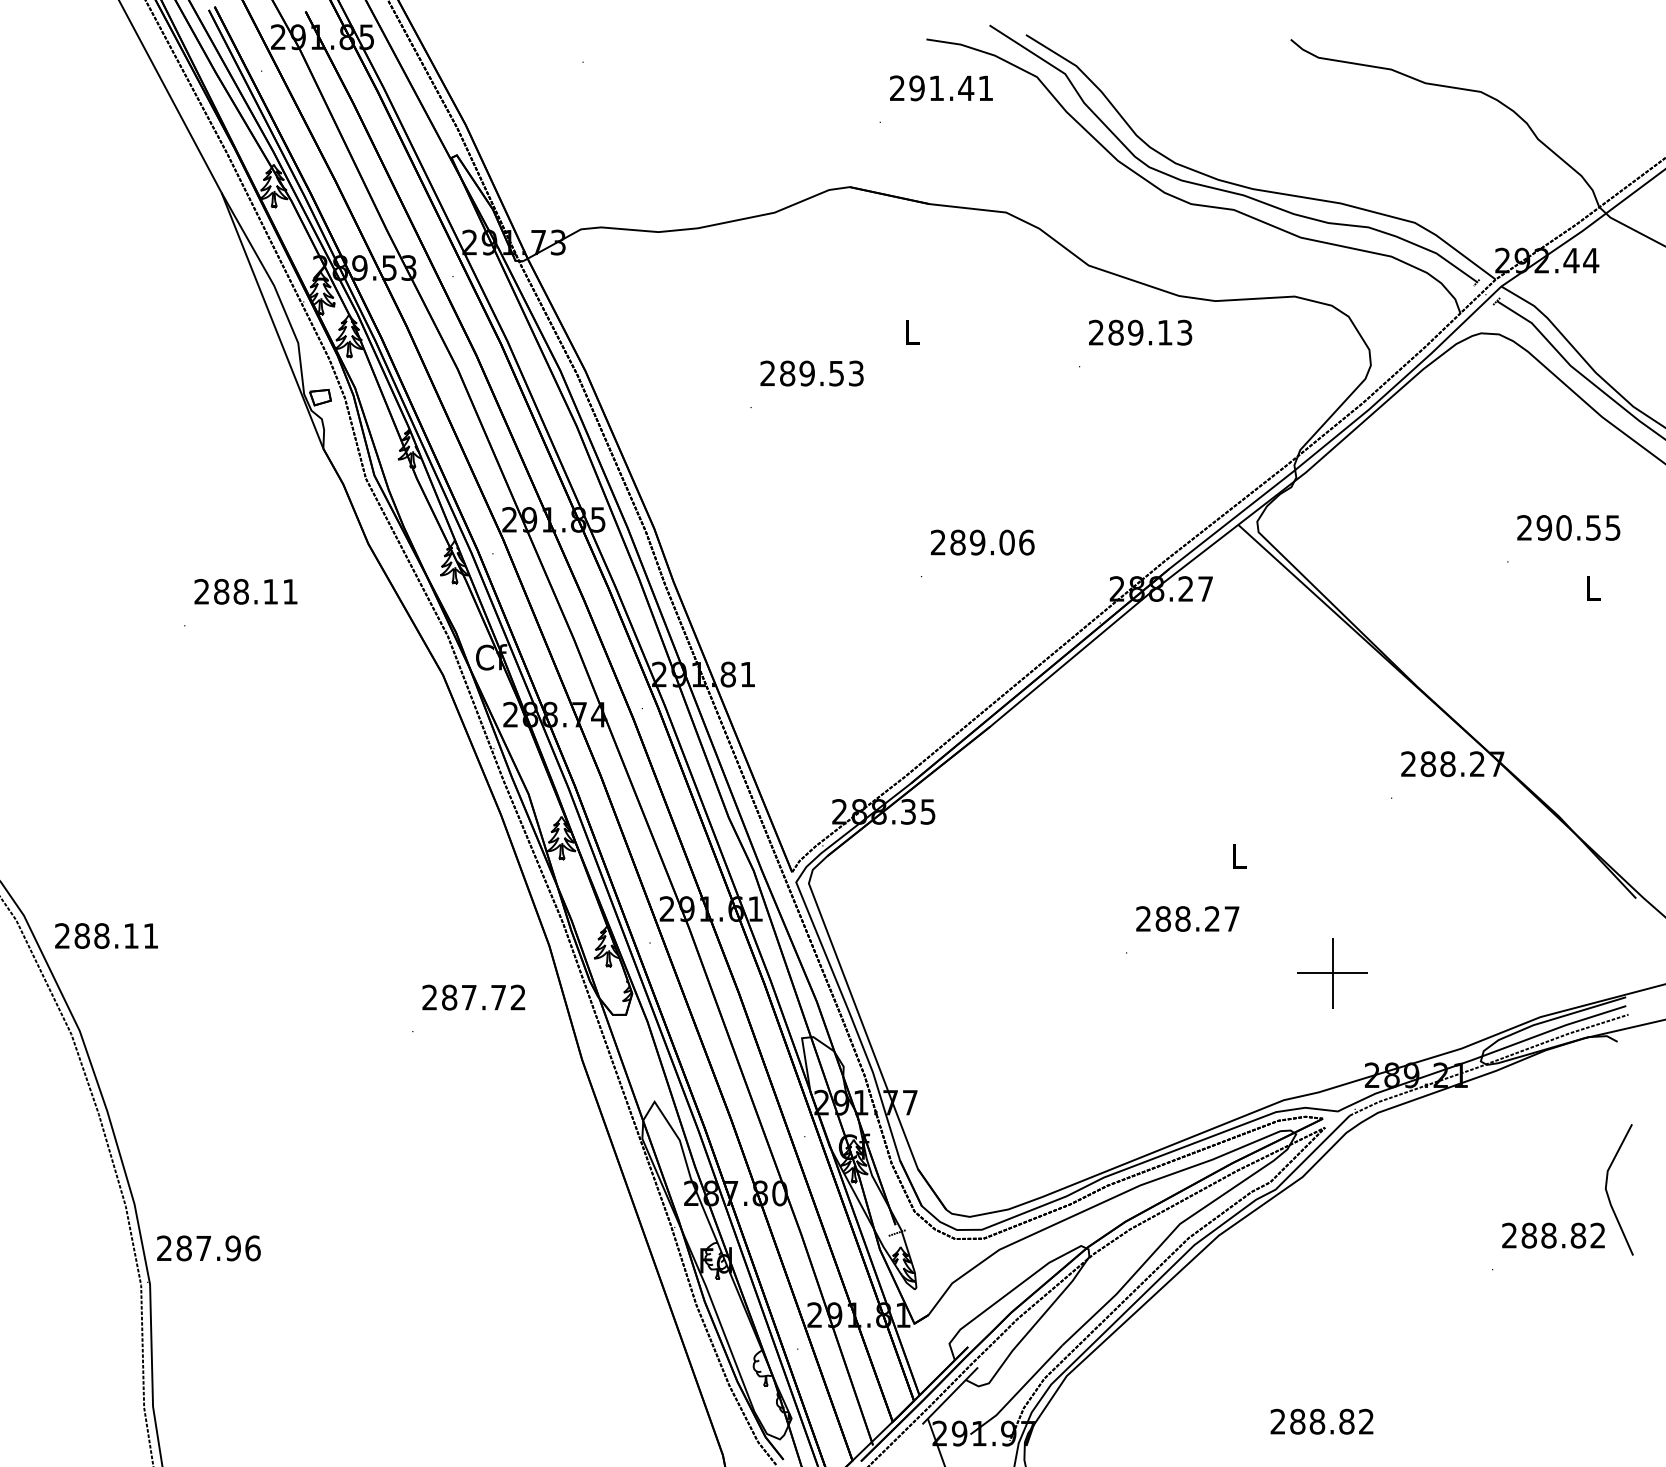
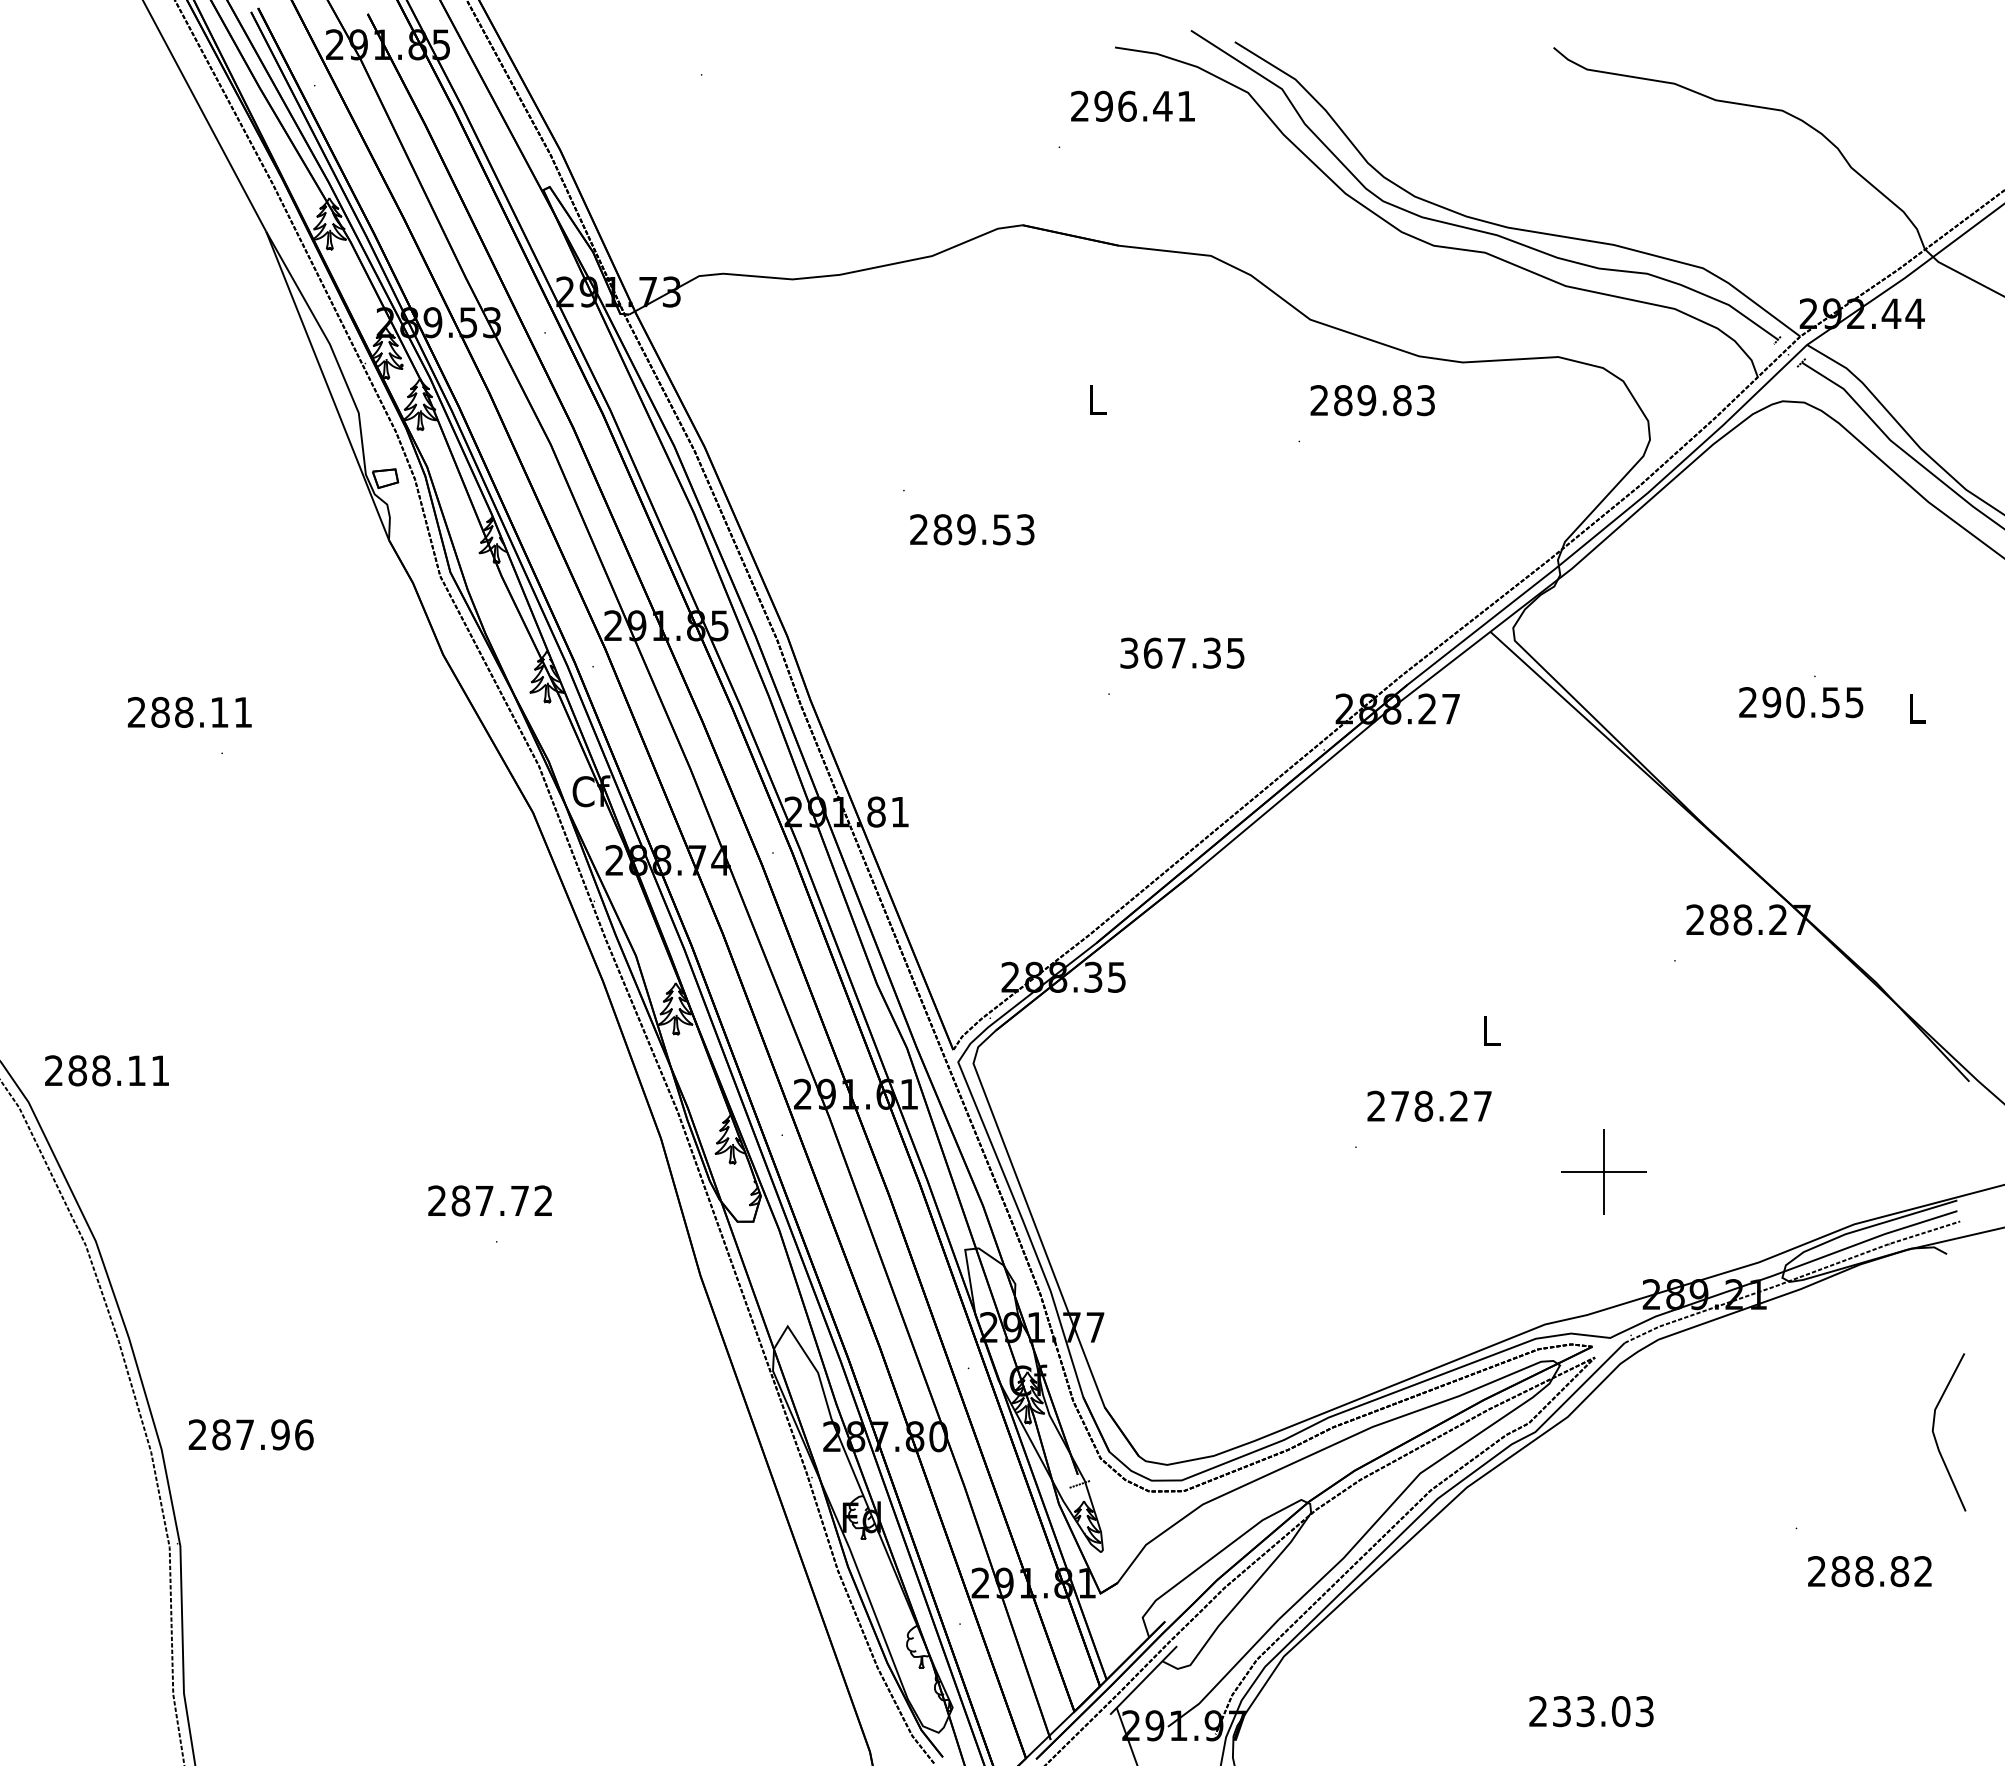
text: (936, 87) -> (1127, 105), 291.41 -> 296.41
text: (1165, 332) -> (1402, 400), 289.13 -> 289.83
text: (812, 373) -> (972, 529), moved
text: (1569, 527) -> (1801, 702), moved
text: (982, 542) -> (1182, 652), 289.06 -> 367.35
text: (245, 591) -> (189, 712), moved
text: (1163, 918) -> (1400, 1105), 288.27 -> 278.27
text: (106, 935) -> (106, 1070), moved
text: (473, 997) -> (489, 1200), moved
text: (1553, 1235) -> (1869, 1571), moved
text: (208, 1248) -> (250, 1434), moved
text: (1331, 1421) -> (1602, 1711), 288.82 -> 233.03

